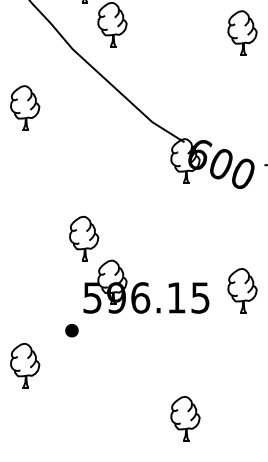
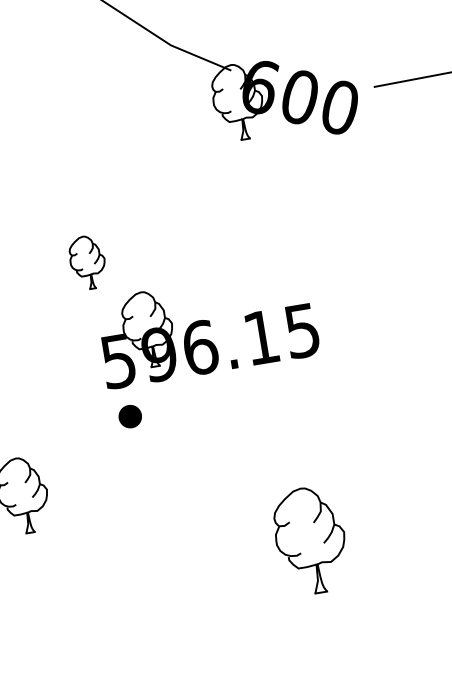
part: (84, 238) -> (88, 262), size x0.7
part: (242, 290) -> (371, 306), removed
part: (71, 330) -> (129, 416), moved
part: (185, 418) -> (310, 540), size x1.4

